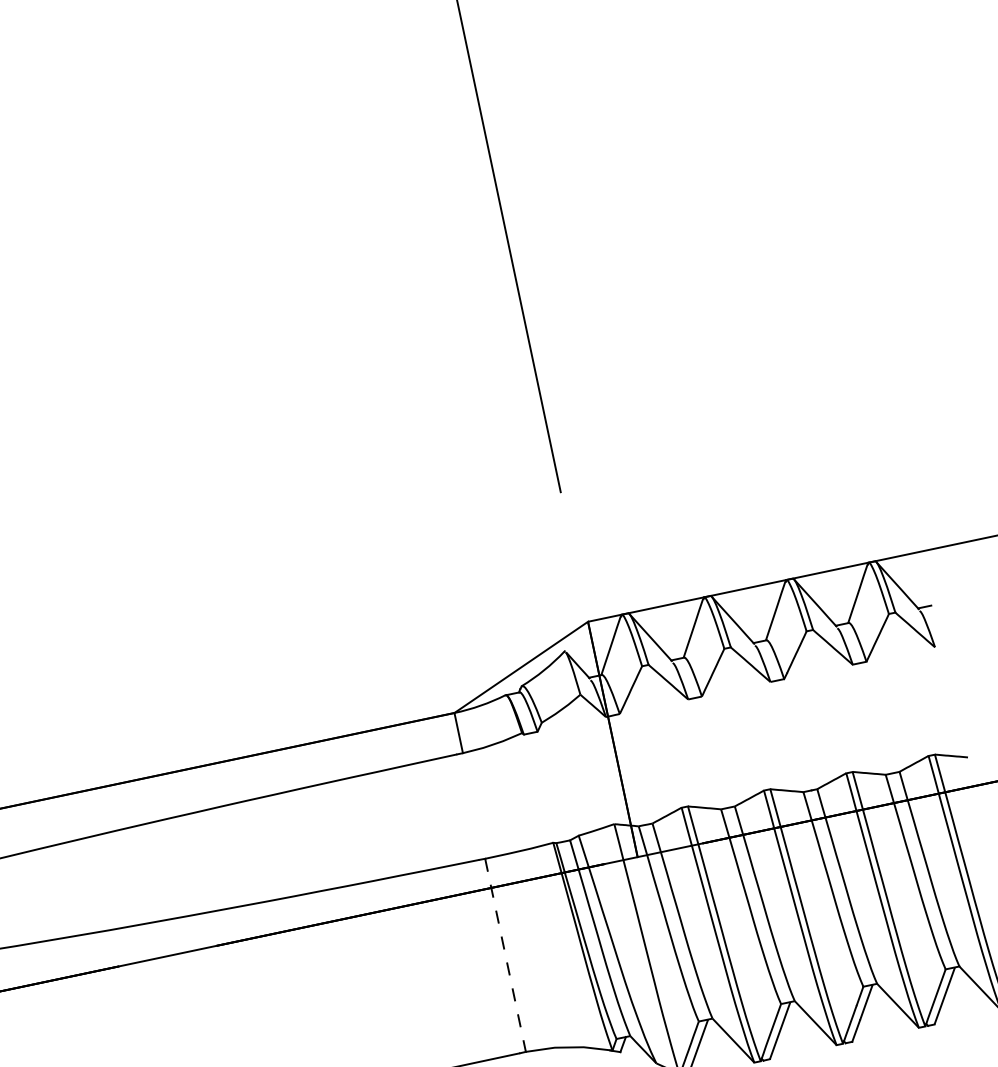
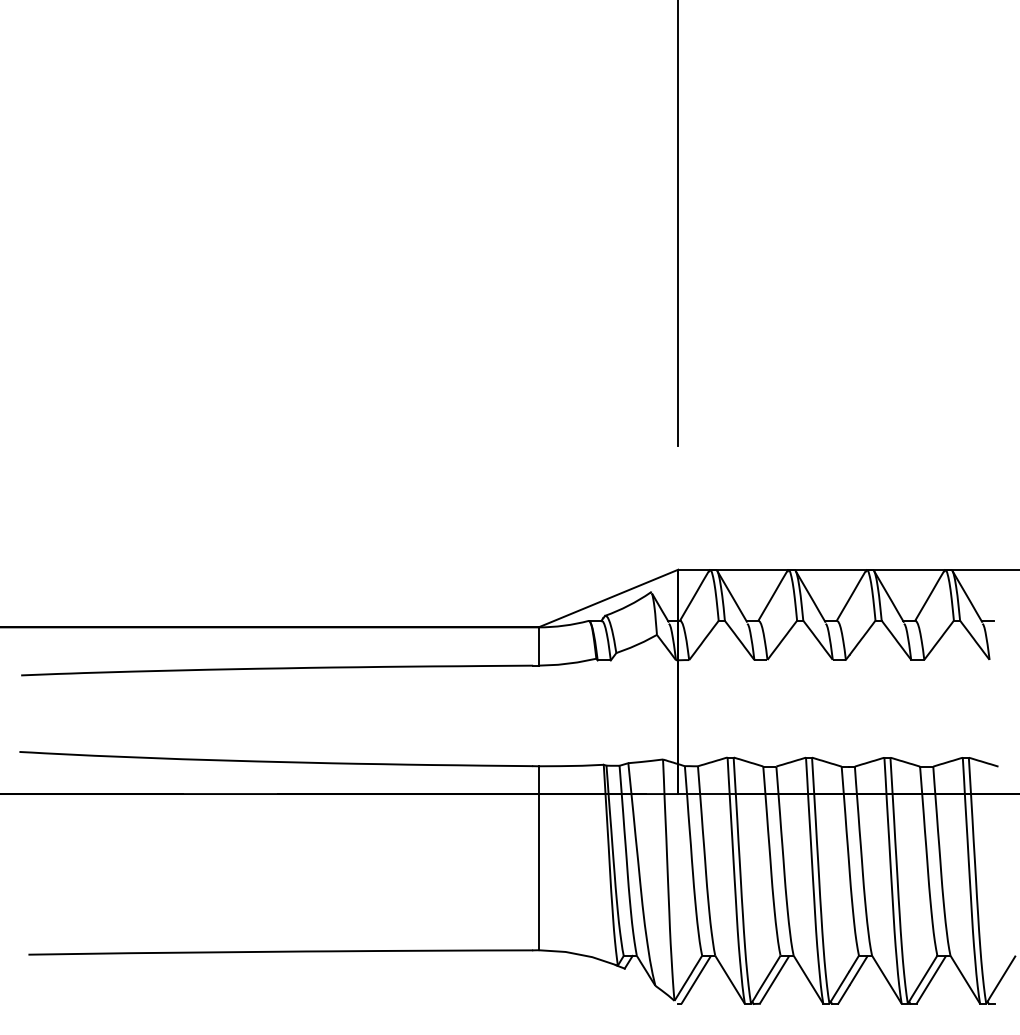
line: (505, 955) -> (538, 858), dashed -> solid

